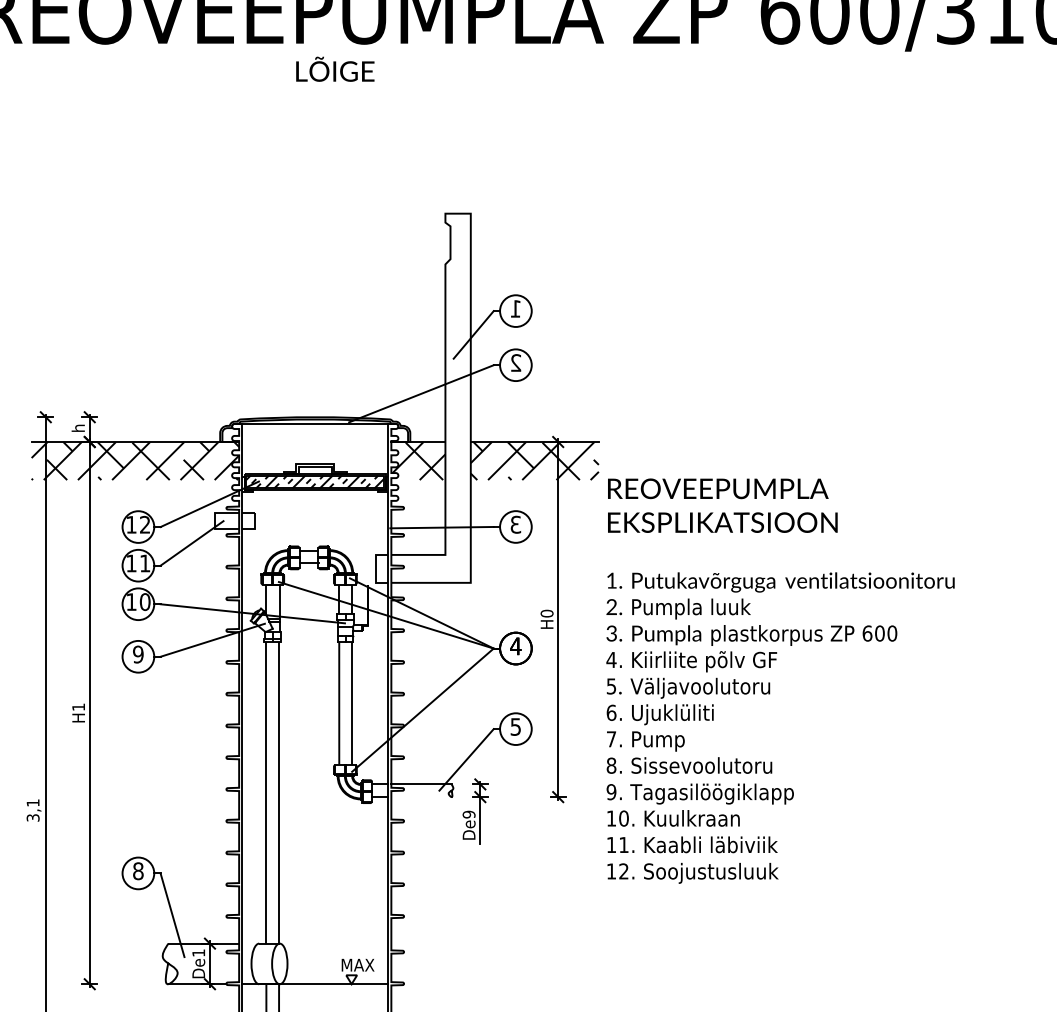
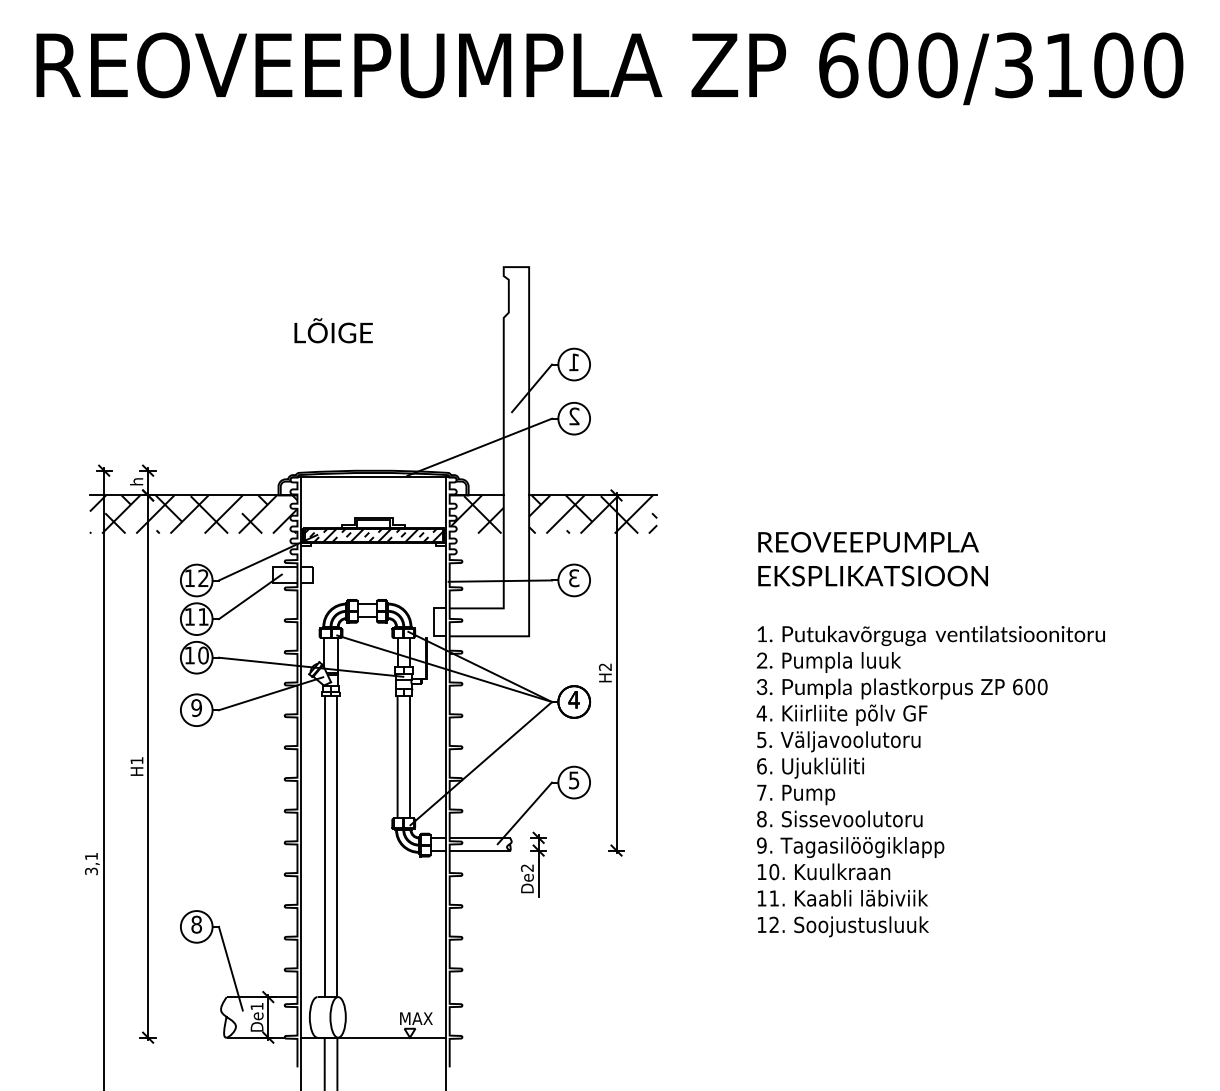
text: (335, 69) -> (333, 330), moved
text: (547, 613) -> (605, 666), H0 -> H2
text: (780, 681) -> (930, 734), moved
line: (421, 797) -> (479, 850), added
text: (469, 814) -> (527, 867), De9 -> De2

